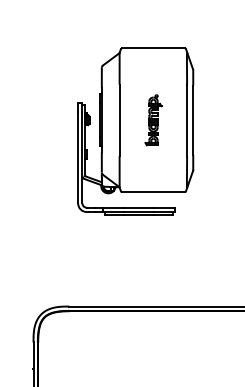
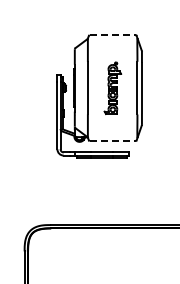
line: (154, 48) -> (113, 35), solid -> dashed
part: (153, 119) -> (112, 87), size x1.4
line: (154, 191) -> (113, 140), solid -> dashed

